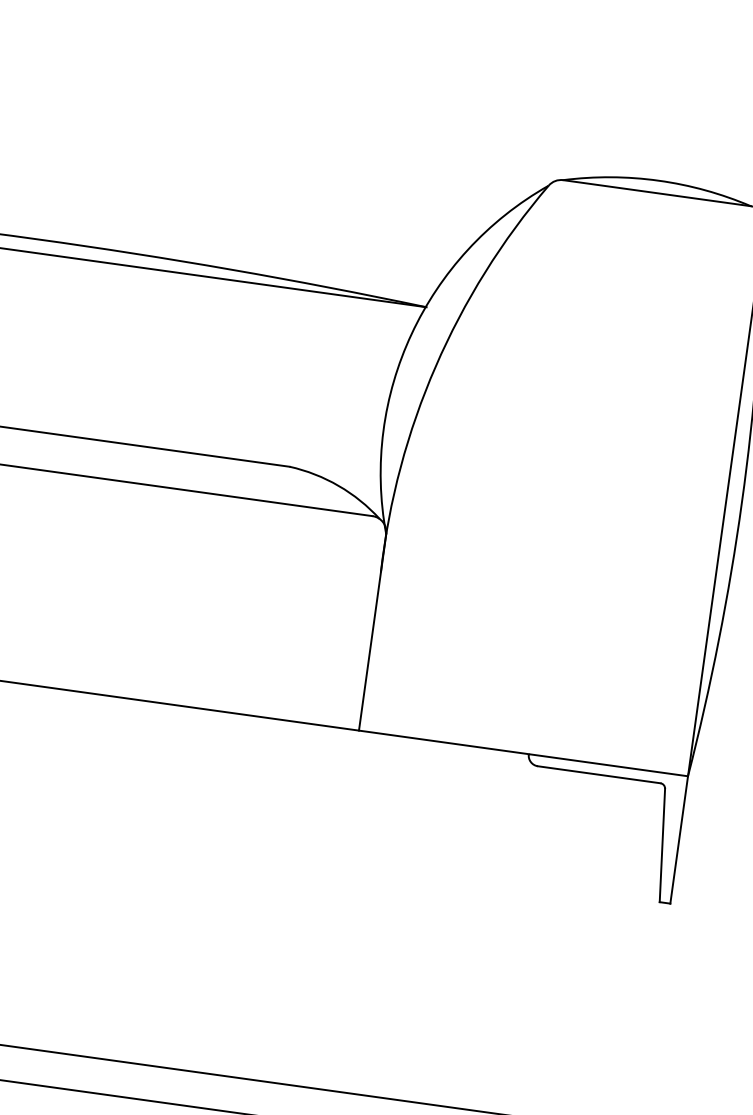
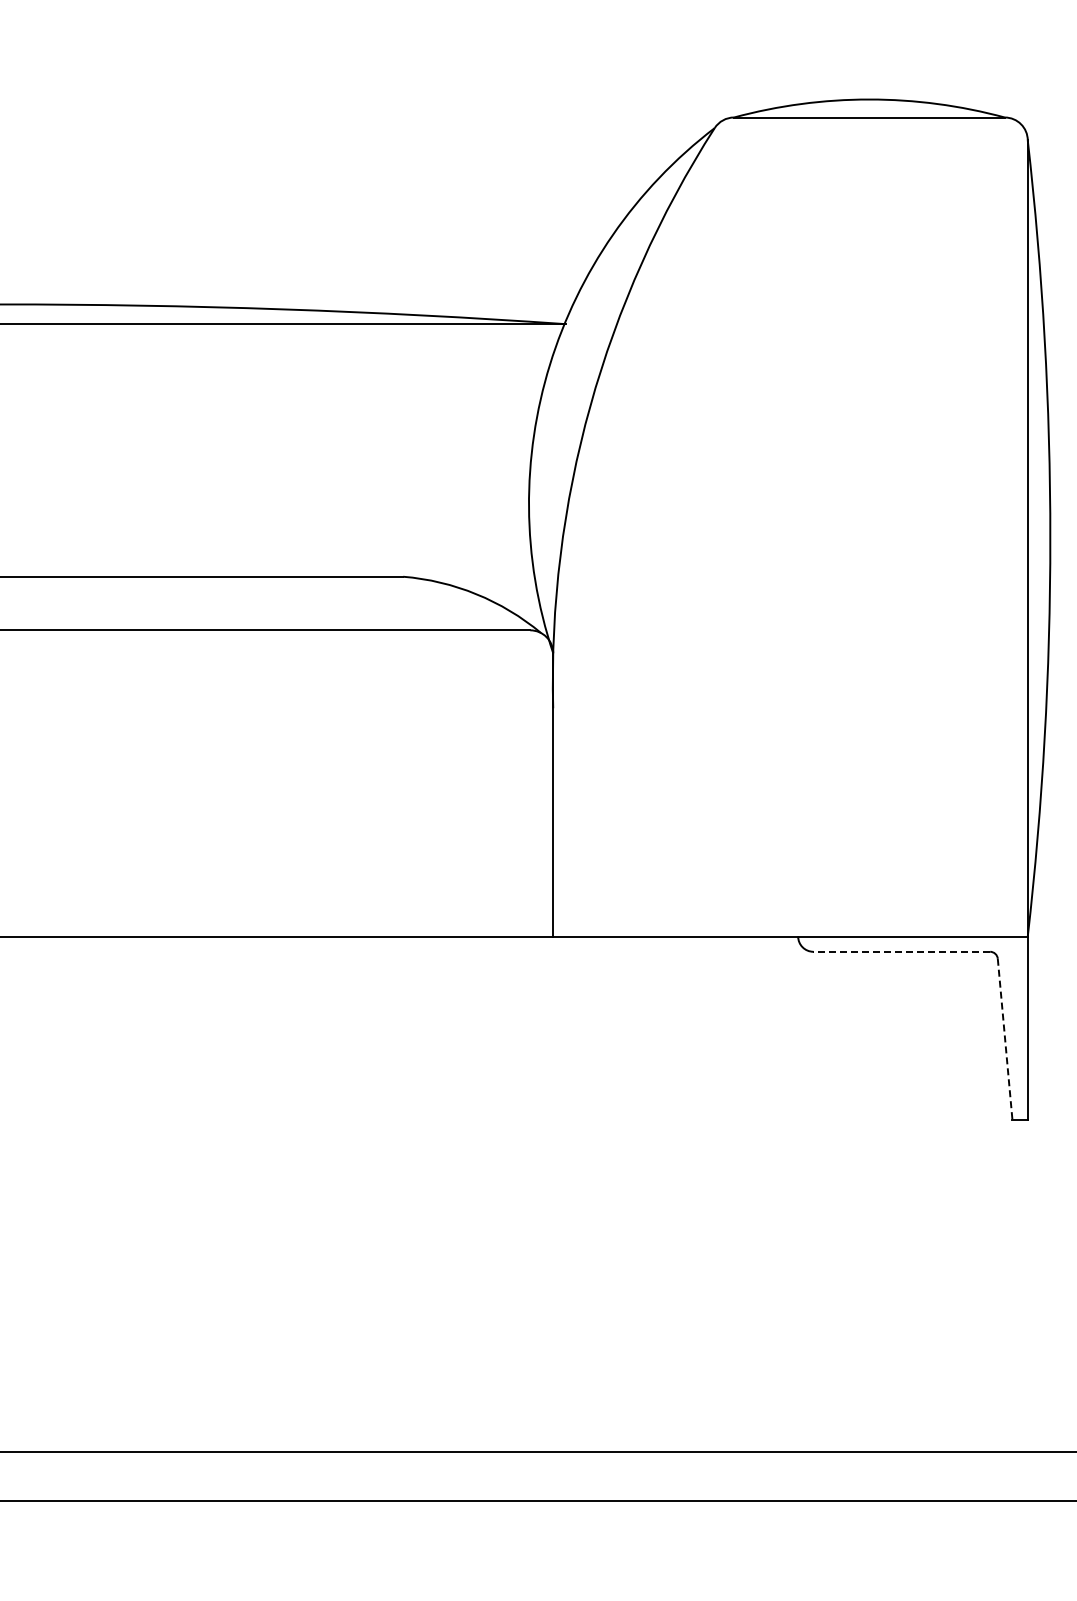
line: (599, 774) -> (901, 951), solid -> dashed
line: (662, 845) -> (1005, 1039), solid -> dashed

